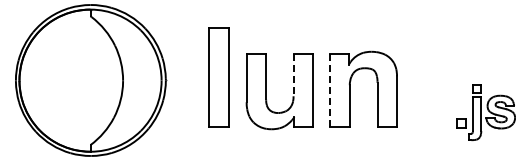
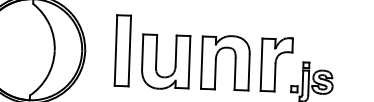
line: (293, 75) -> (176, 51), dashed -> solid
part: (435, 88) -> (276, 63), added
line: (330, 90) -> (202, 62), dashed -> solid

